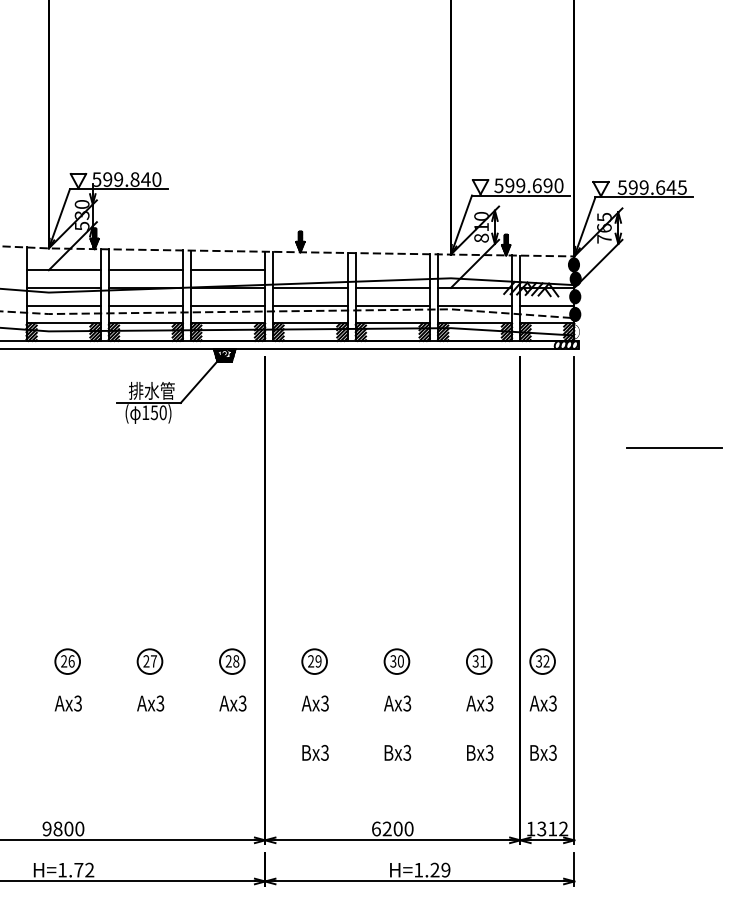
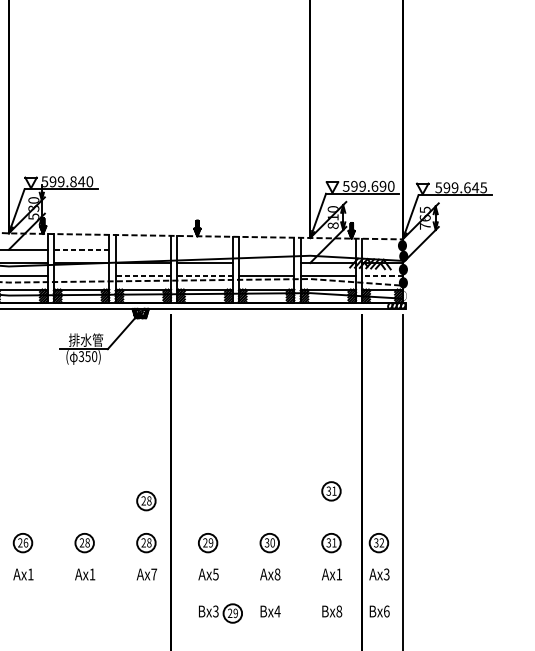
line: (145, 270) -> (81, 249), solid -> dashed
line: (228, 270) -> (143, 249), removed
line: (392, 287) -> (266, 262), removed
line: (145, 305) -> (81, 276), removed
line: (227, 305) -> (142, 276), solid -> dashed
line: (309, 305) -> (204, 276), solid -> dashed
line: (547, 305) -> (382, 276), solid -> dashed
text: (145, 412) -> (81, 356), 150) -> 350)
line: (674, 447) -> (477, 382), removed
part: (479, 592) -> (331, 491), added
part: (232, 605) -> (146, 501), added
text: (153, 661) -> (87, 542), 27 -> 28
text: (324, 702) -> (215, 573), Ax3 -> Ax5
text: (77, 703) -> (30, 574), Ax3 -> Ax1
text: (160, 703) -> (92, 574), Ax3 -> Ax1
text: (242, 703) -> (154, 574), Ax3 -> Ax7
text: (407, 703) -> (277, 574), Ax3 -> Ax8
text: (489, 703) -> (339, 574), Ax3 -> Ax1
text: (407, 752) -> (277, 611), Bx3 -> Bx4
text: (489, 752) -> (339, 611), Bx3 -> Bx8
text: (552, 752) -> (386, 611), Bx3 -> Bx6
part: (347, 755) -> (232, 613), added

